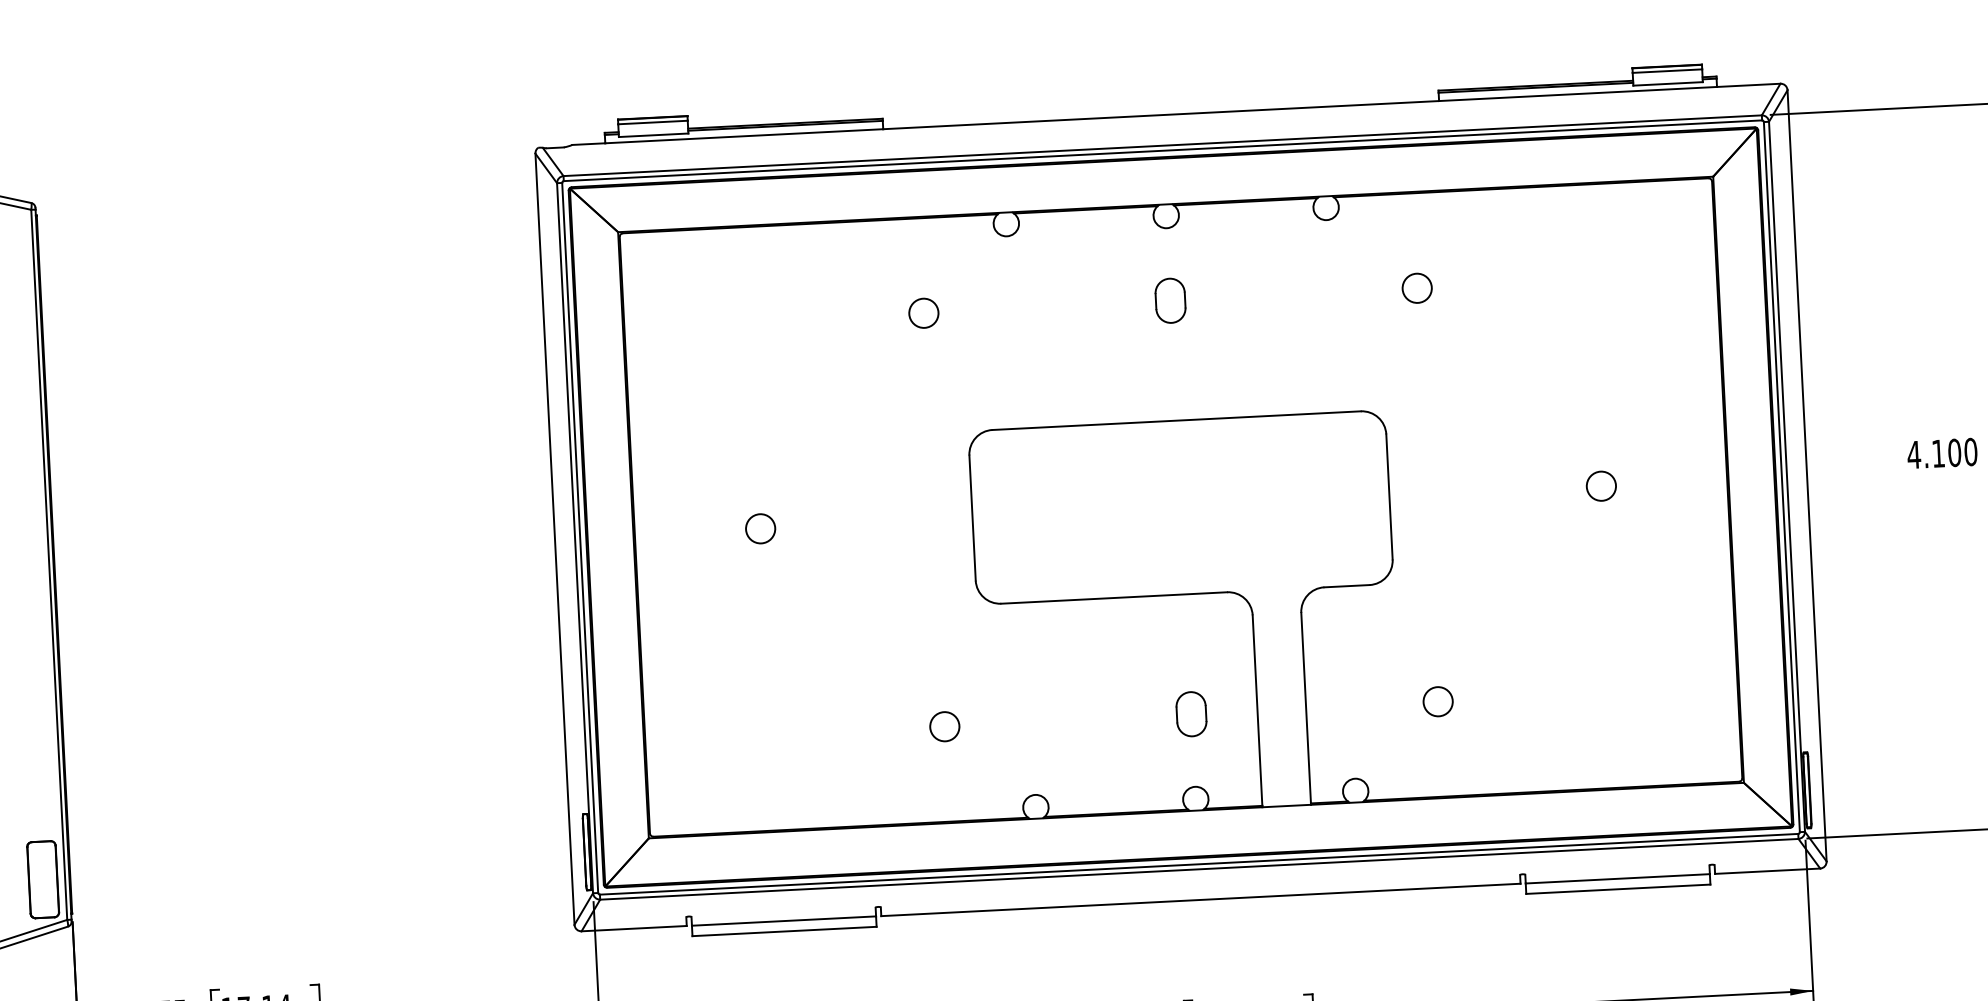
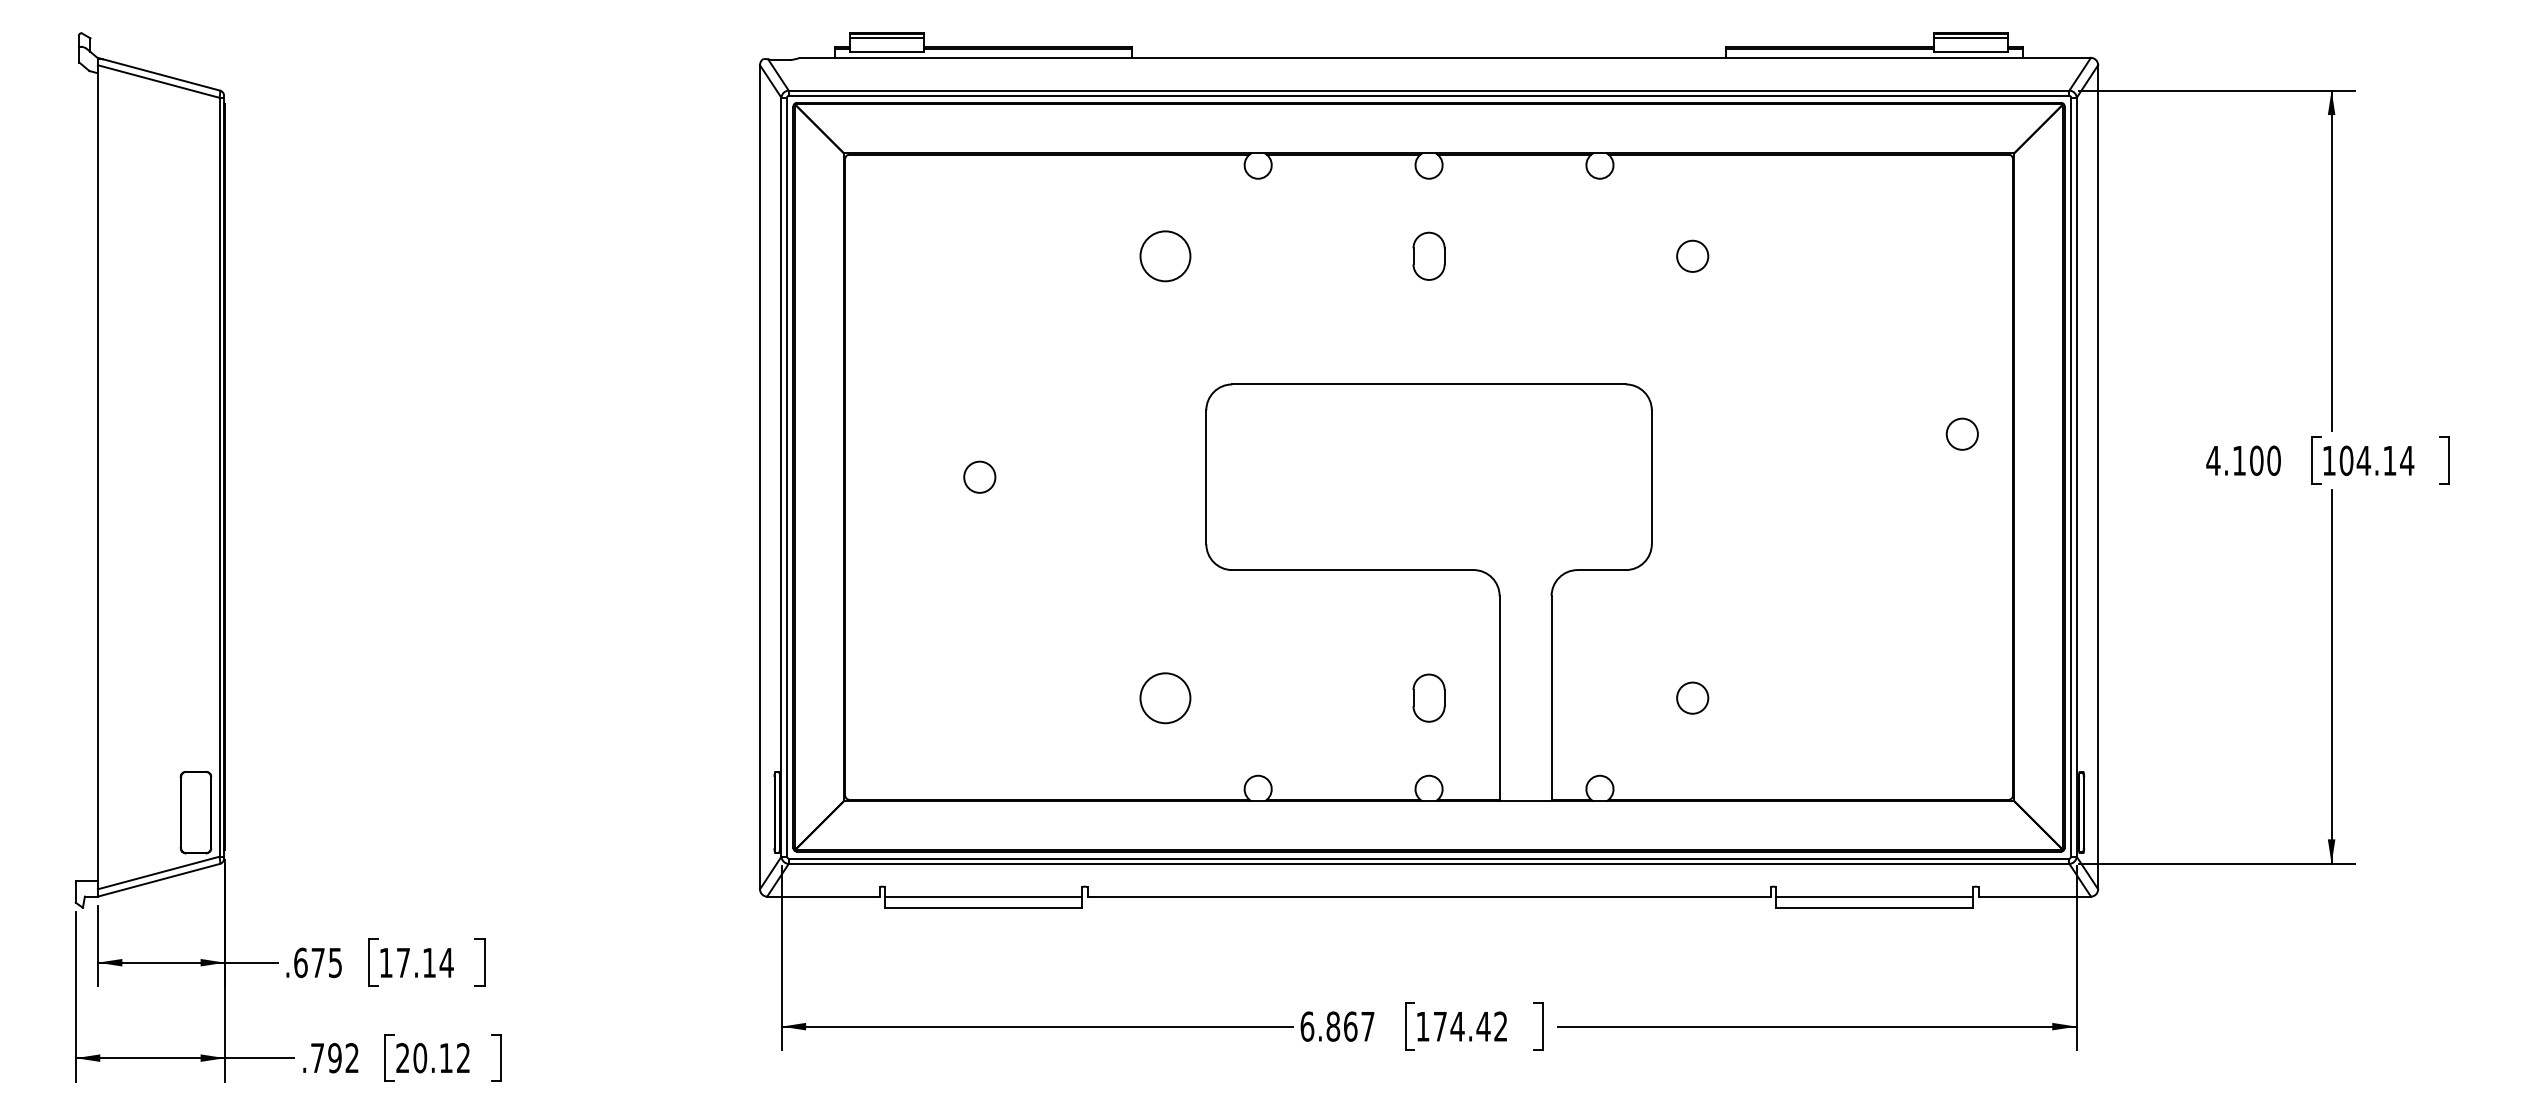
circle: (923, 312) -> (1165, 255), size x1.6
circle: (1600, 485) -> (1961, 433), moved
circle: (944, 726) -> (1165, 697), size x1.6

